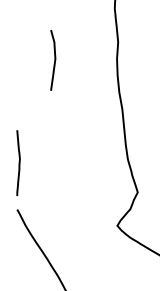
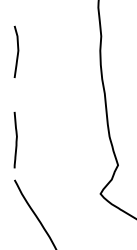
curve: (54, 59) -> (17, 51), moved

